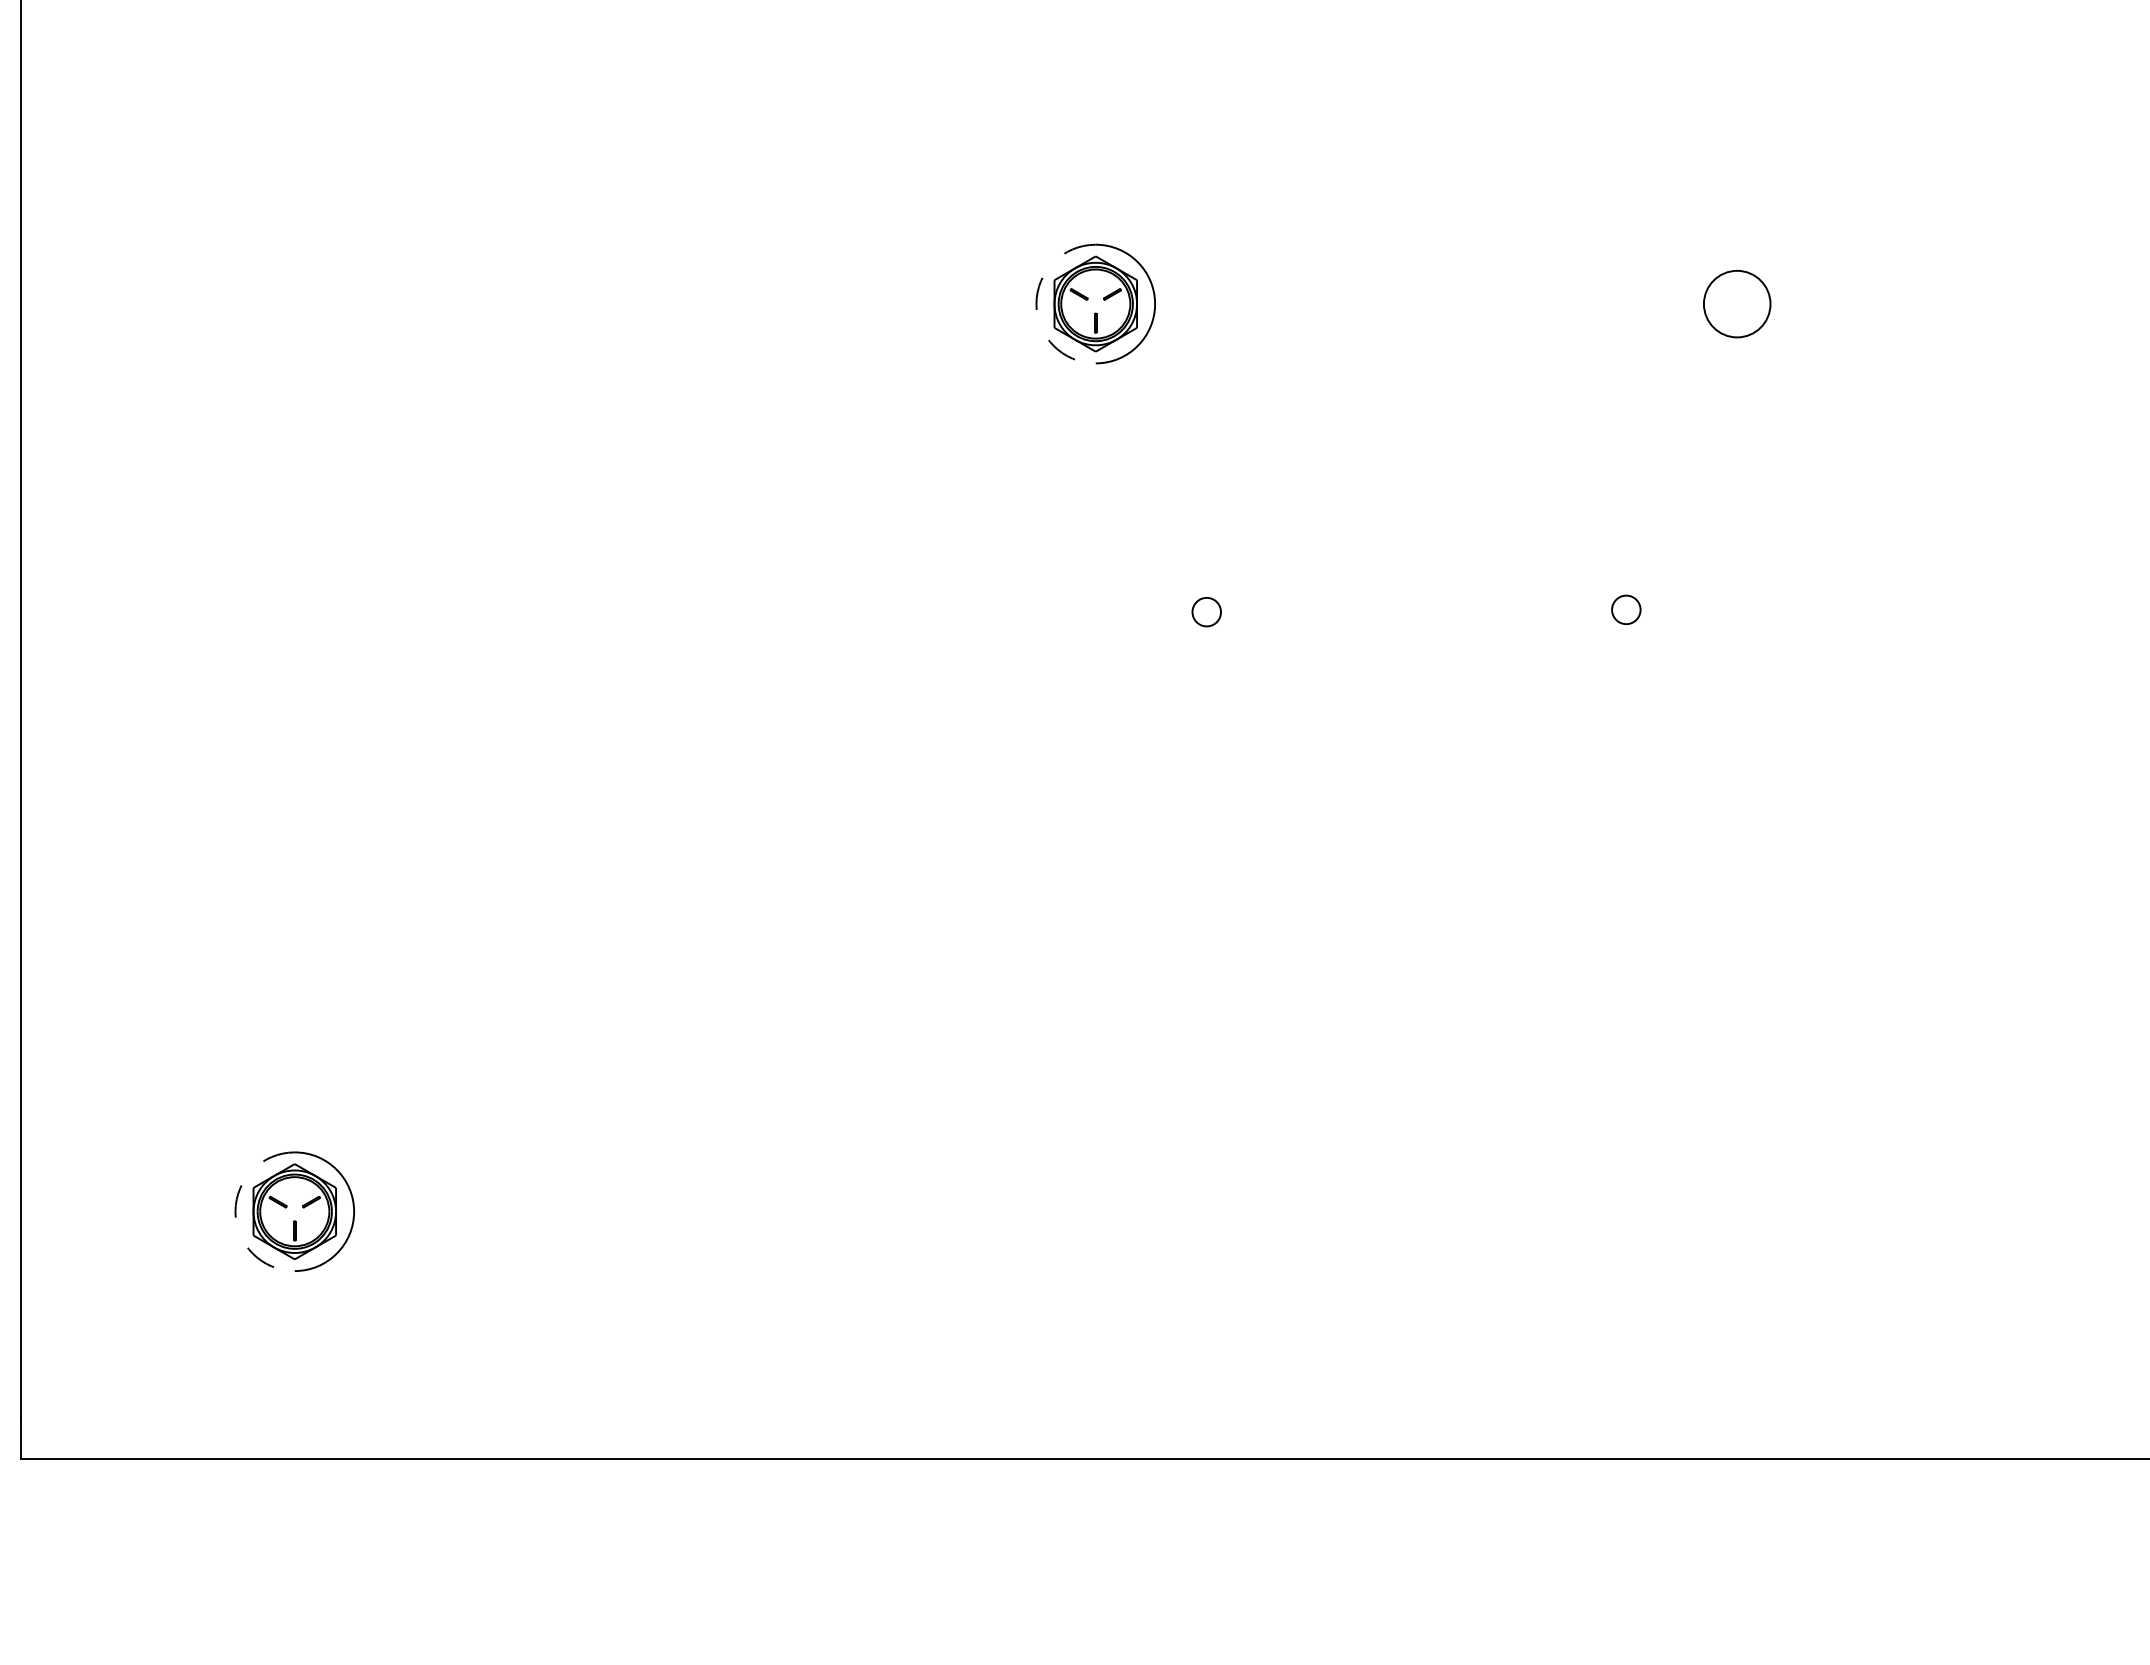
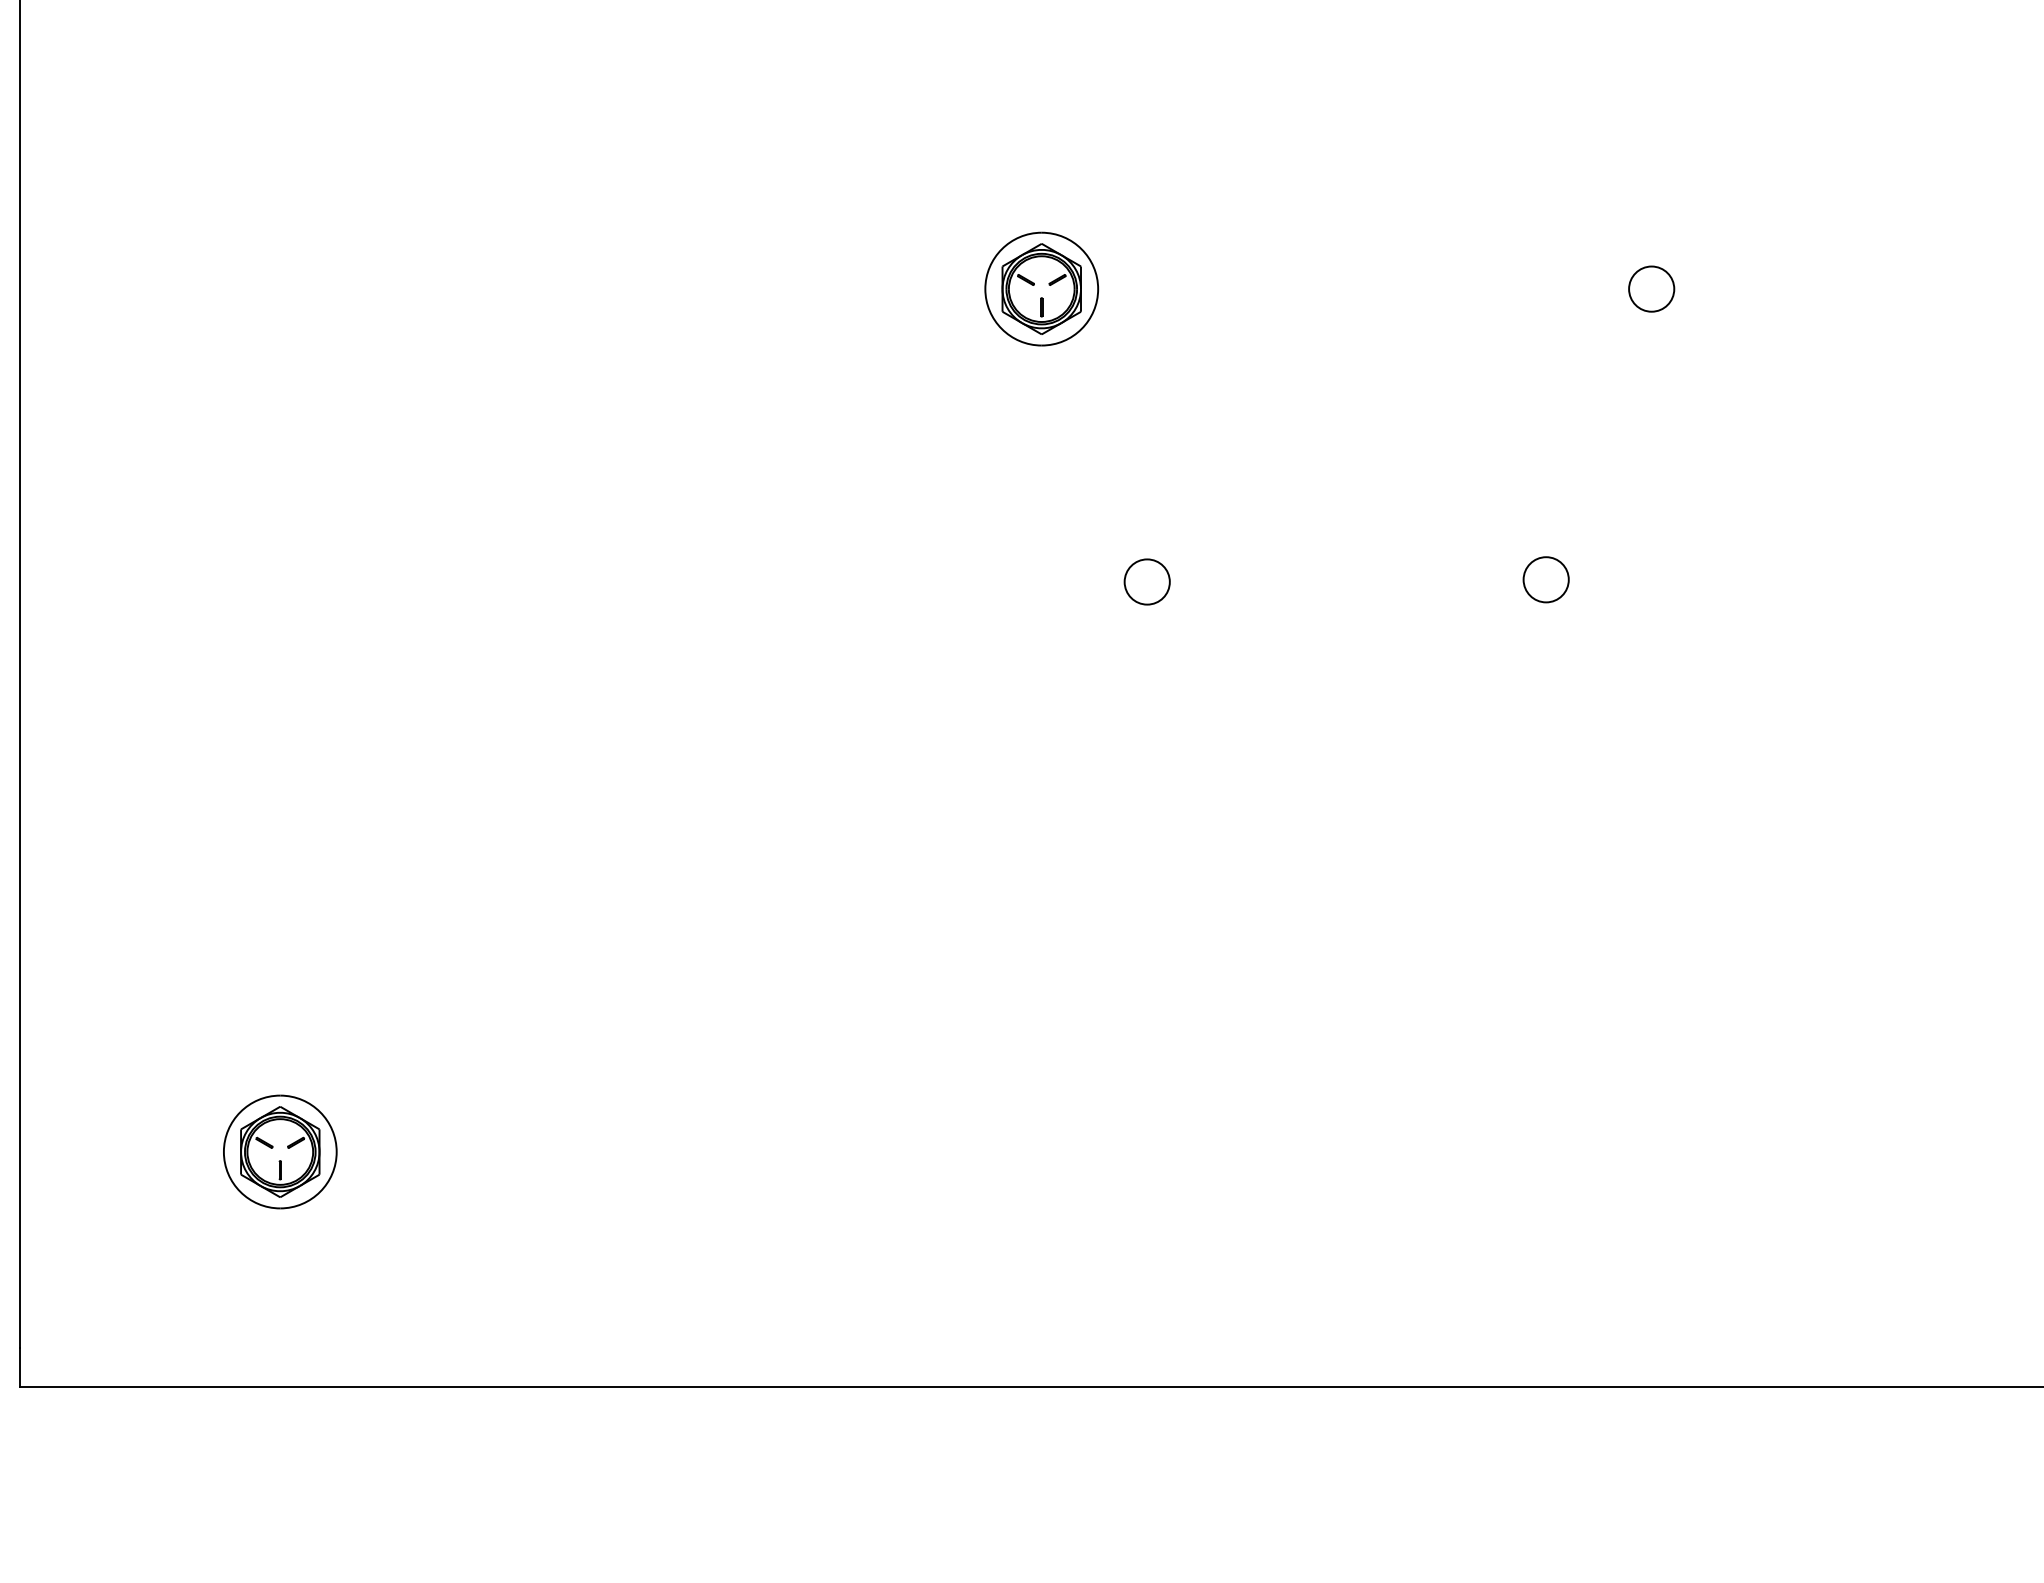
circle: (1737, 303) -> (1651, 288), size x0.71
arc: (1036, 304) -> (985, 289), dashed -> solid
circle: (1625, 609) -> (1545, 579), size x1.67
circle: (1205, 611) -> (1146, 581), size x1.67
arc: (235, 1212) -> (223, 1152), dashed -> solid

